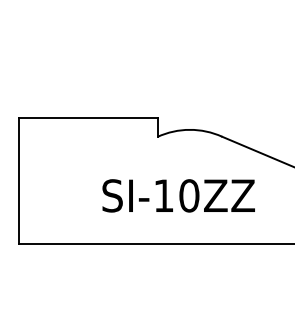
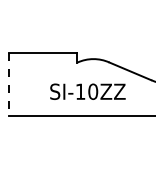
line: (18, 181) -> (8, 84), solid -> dashed

